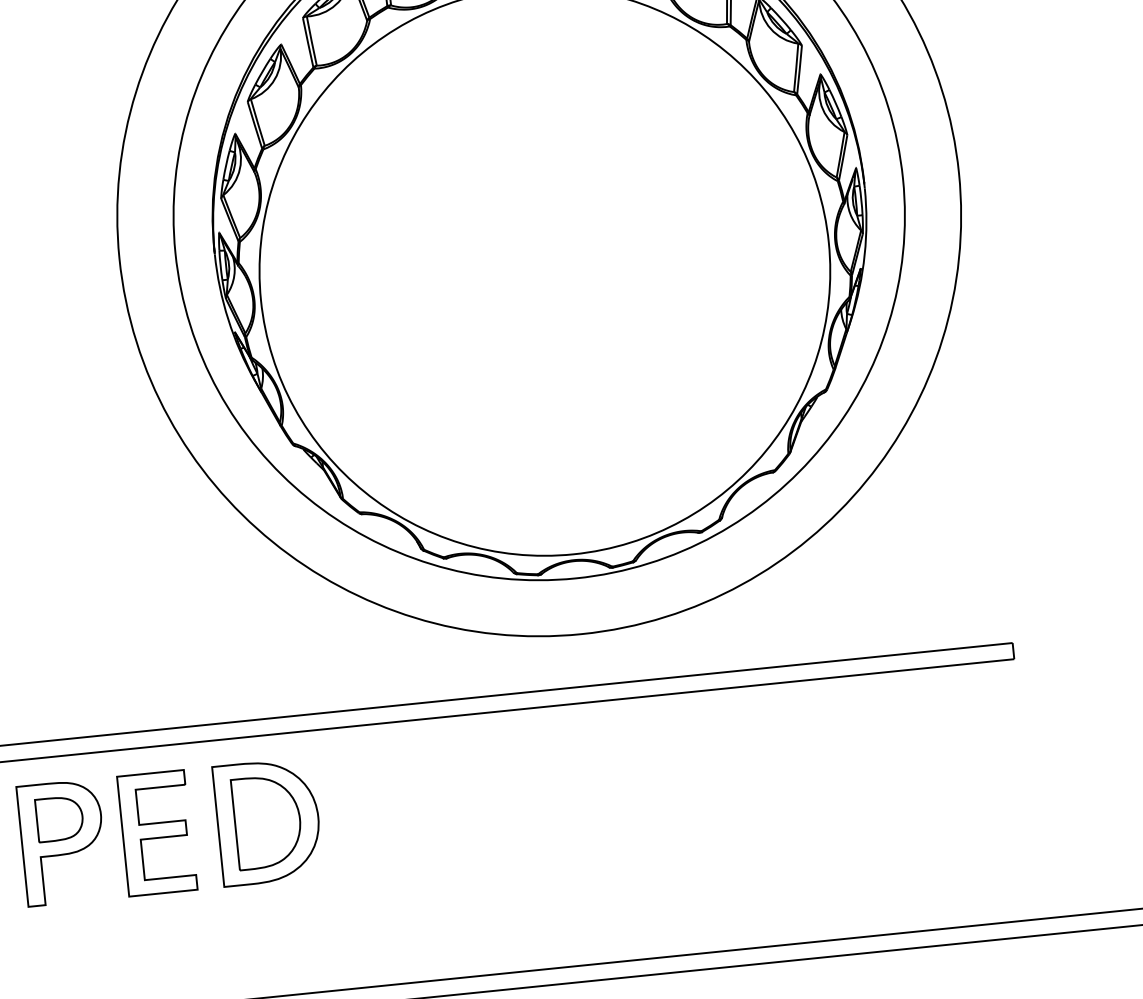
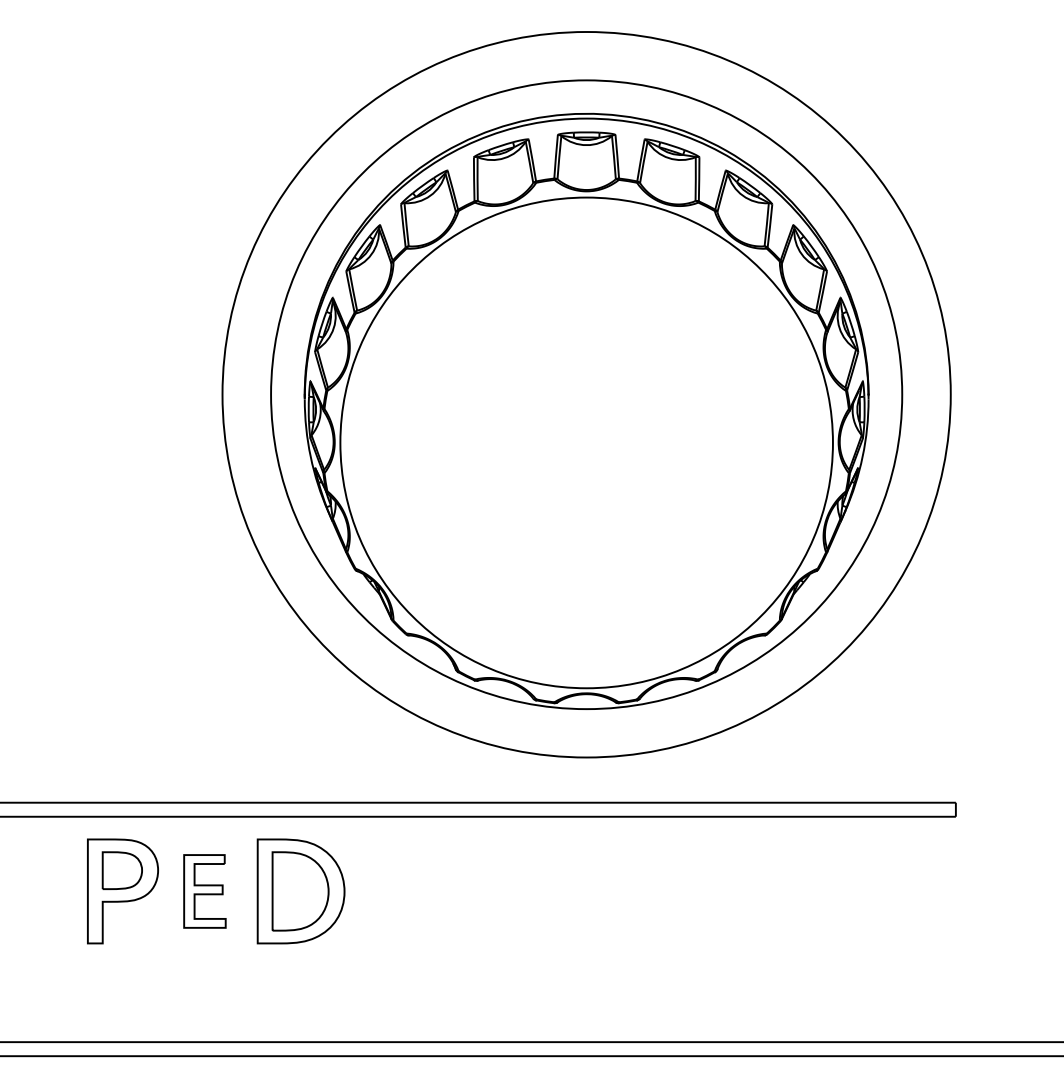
part: (156, 833) -> (204, 891), size x0.7

